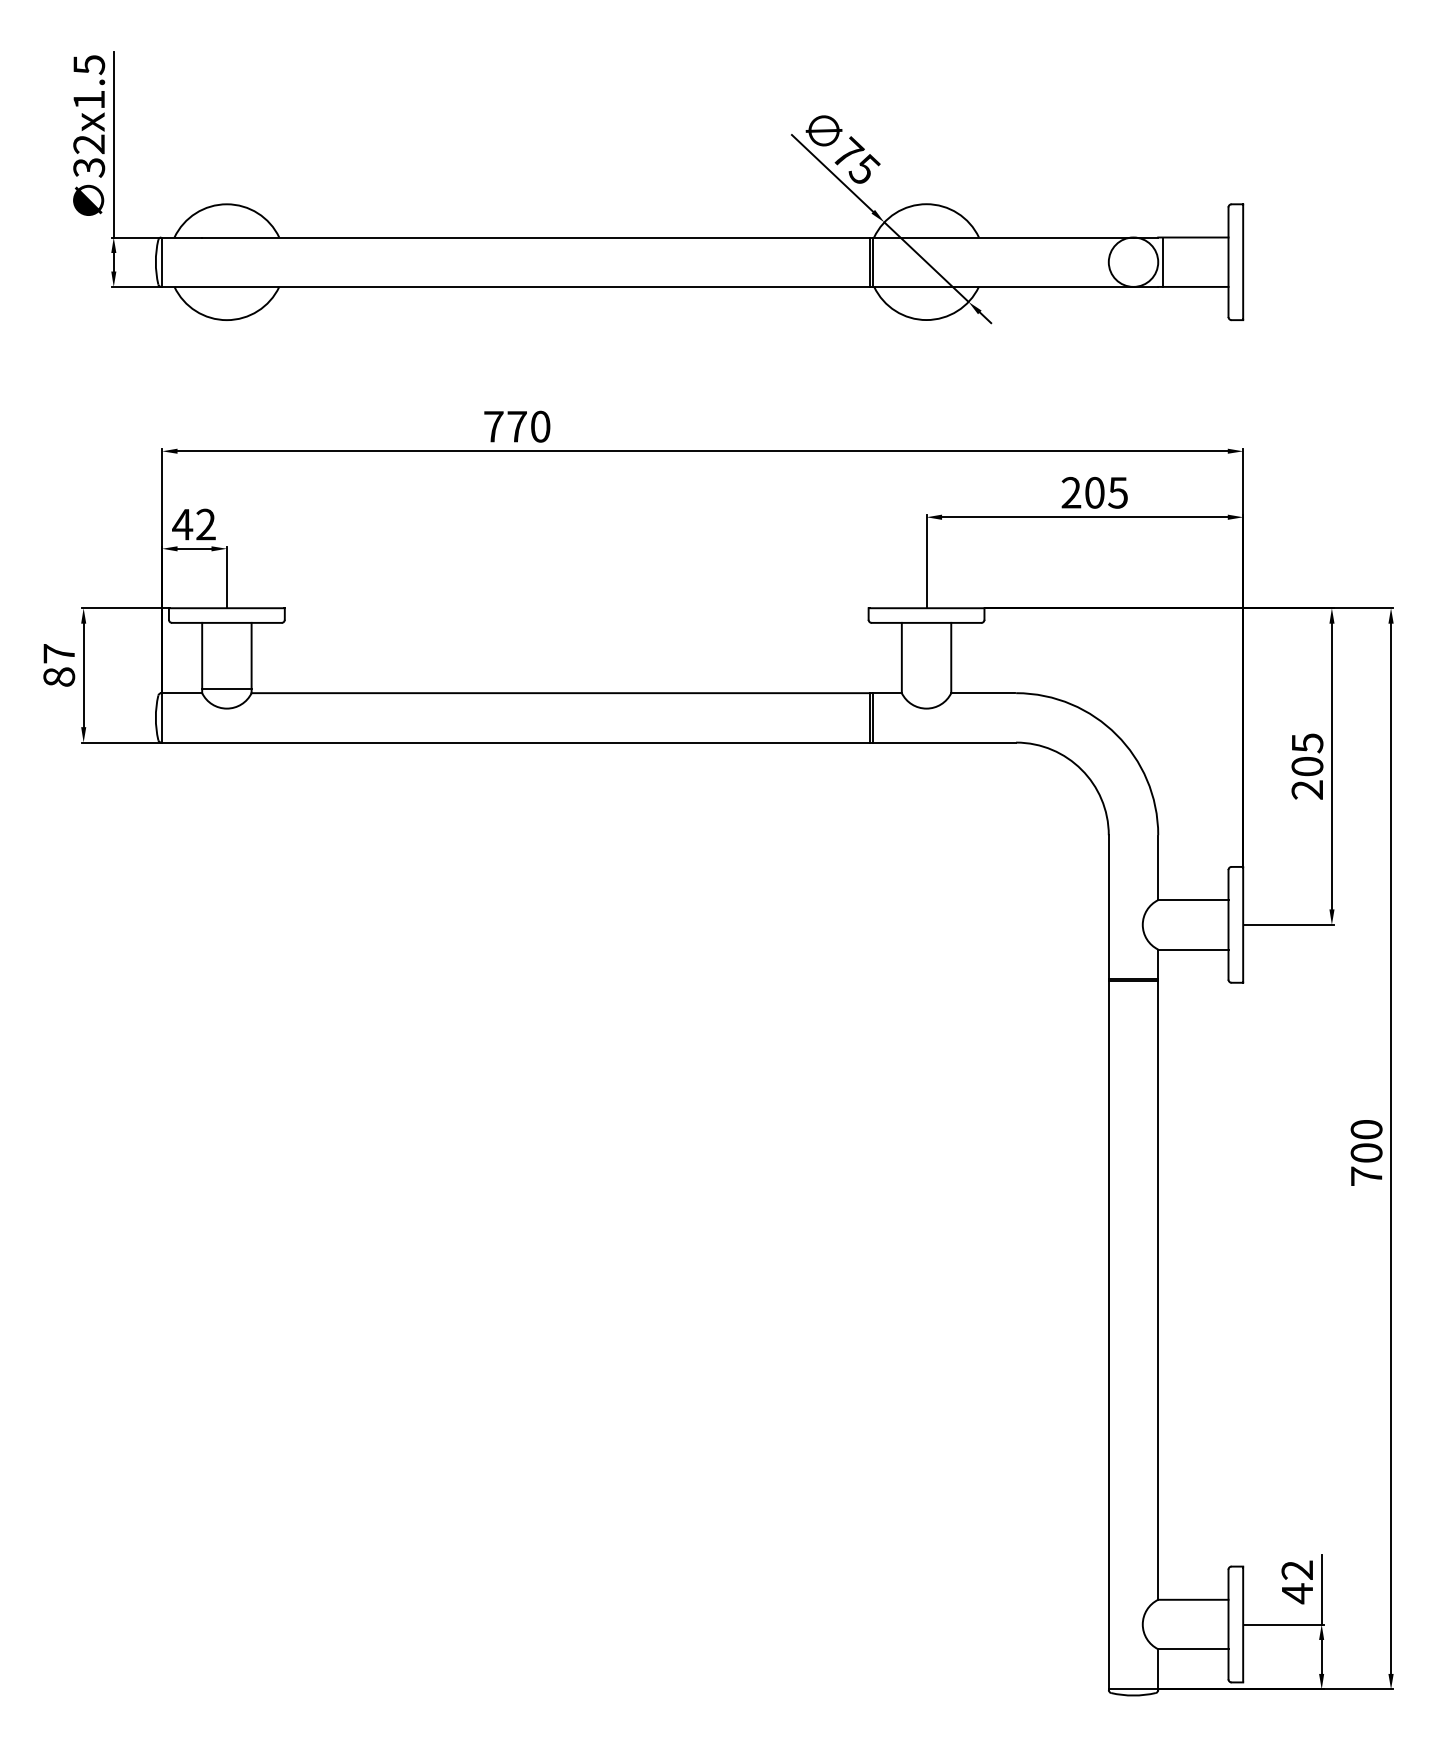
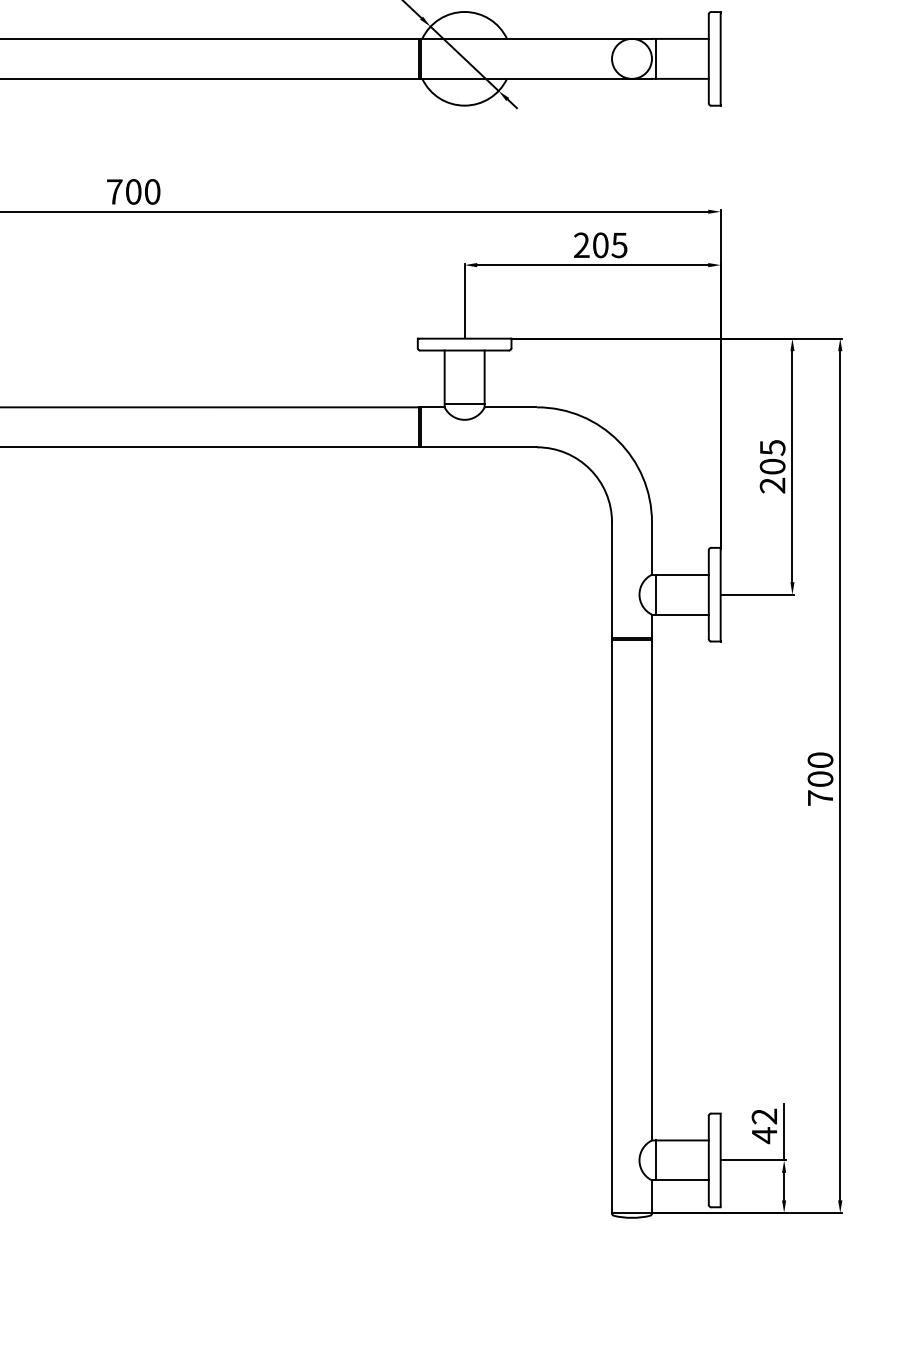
text: (516, 426) -> (133, 191), 770 -> 700
line: (926, 688) -> (464, 403), added
line: (1162, 924) -> (655, 594), added
line: (1162, 1624) -> (655, 1160), added

